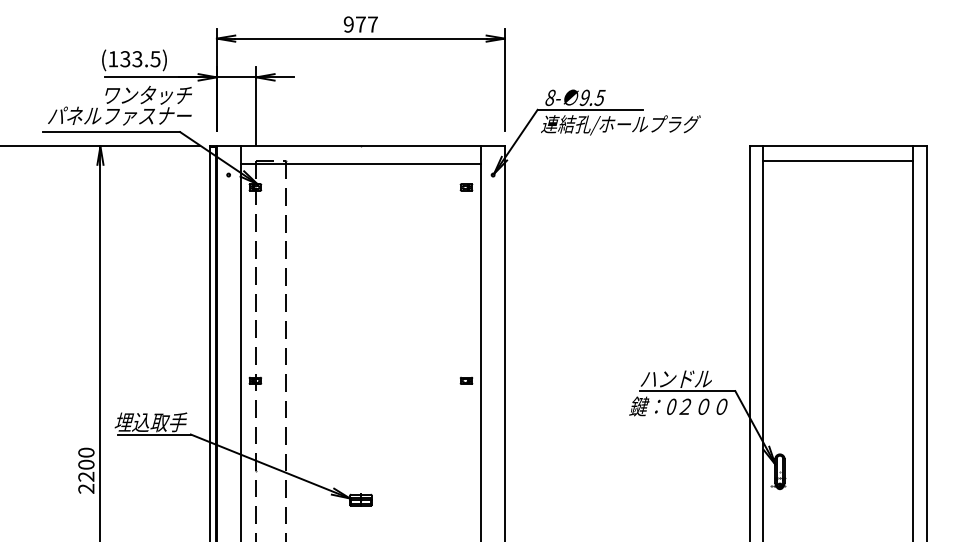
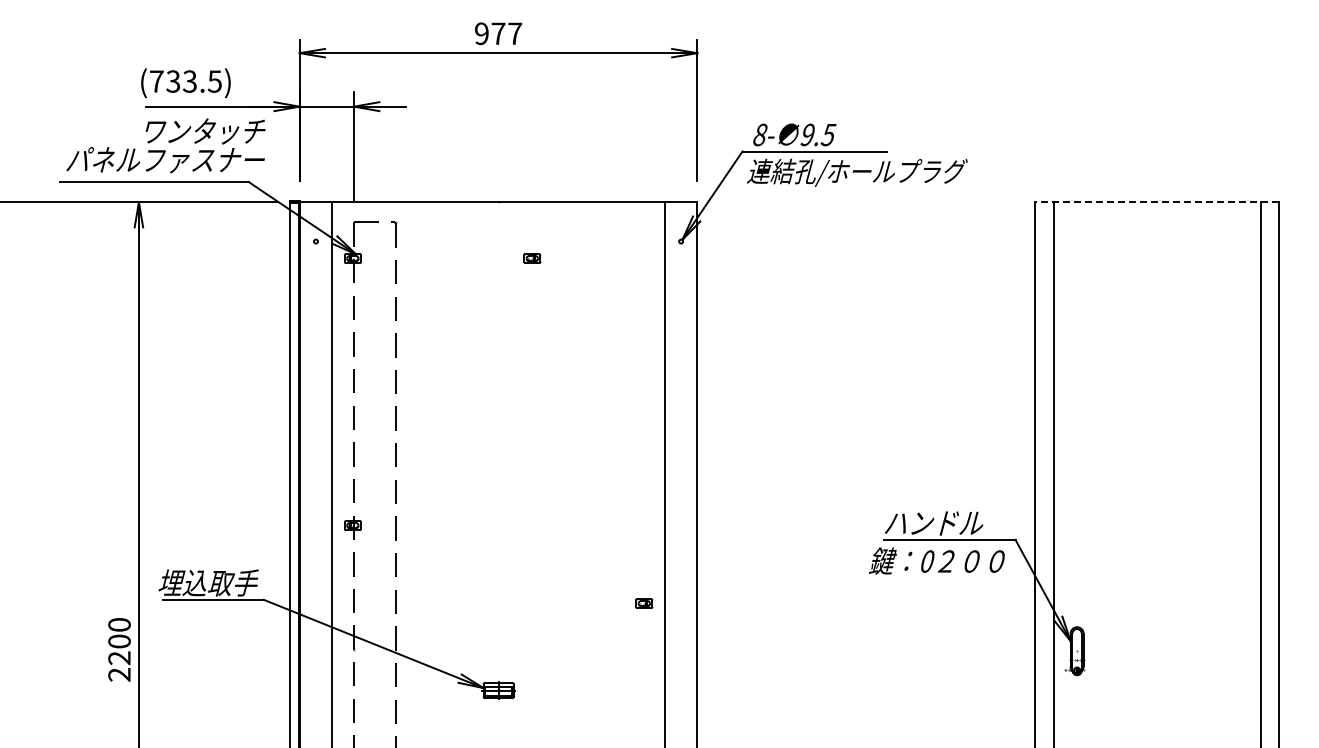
text: (113, 59) -> (156, 81), (133.5) -> (733.5)
line: (837, 146) -> (1156, 202), solid -> dashed
line: (838, 161) -> (1157, 222), removed
line: (360, 164) -> (498, 226), removed
part: (466, 187) -> (532, 258), moved
part: (466, 380) -> (644, 603), moved

